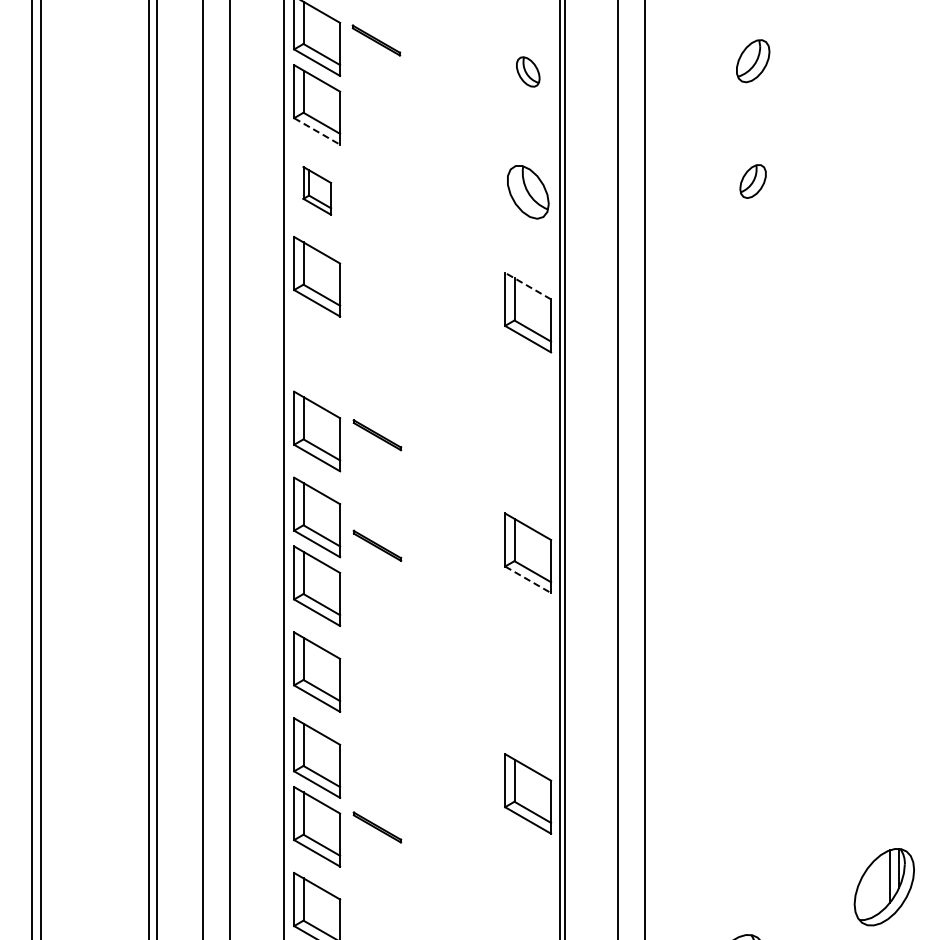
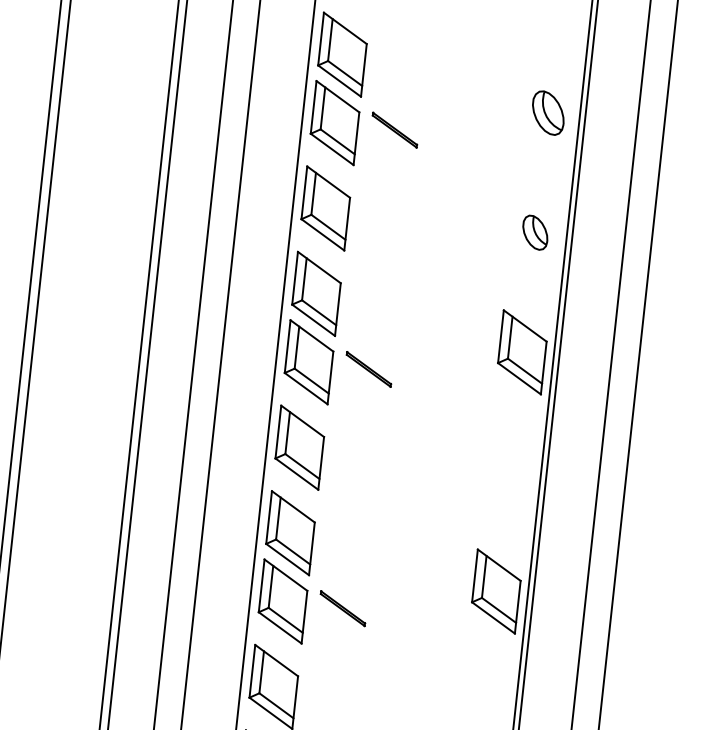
part: (376, 40) -> (394, 130), moved
part: (528, 71) -> (548, 112), size x1.43
line: (317, 131) -> (332, 149), dashed -> solid
part: (317, 190) -> (326, 208), size x1.67
part: (527, 192) -> (534, 232), size x0.62
line: (528, 286) -> (525, 326), dashed -> solid
part: (317, 345) -> (309, 362), added
part: (377, 435) -> (368, 369), moved
part: (377, 545) -> (343, 608), moved
line: (528, 579) -> (493, 617), dashed -> solid

